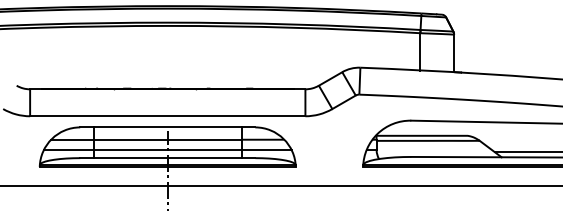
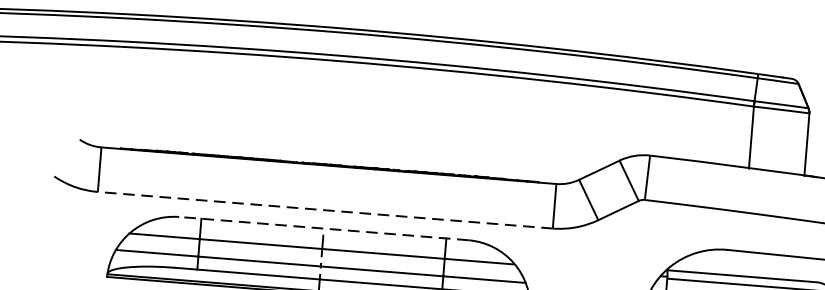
line: (167, 116) -> (324, 210), solid -> dashed
line: (167, 127) -> (323, 228), solid -> dashed

